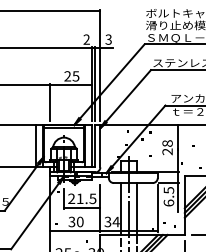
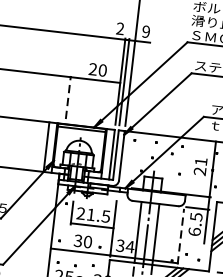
text: (108, 39) -> (145, 31), 3 -> 9
text: (75, 76) -> (102, 70), 25 -> 20
line: (49, 101) -> (68, 96), solid -> dashed
text: (167, 143) -> (201, 161), 28 -> 21
line: (157, 208) -> (180, 236), solid -> dashed

